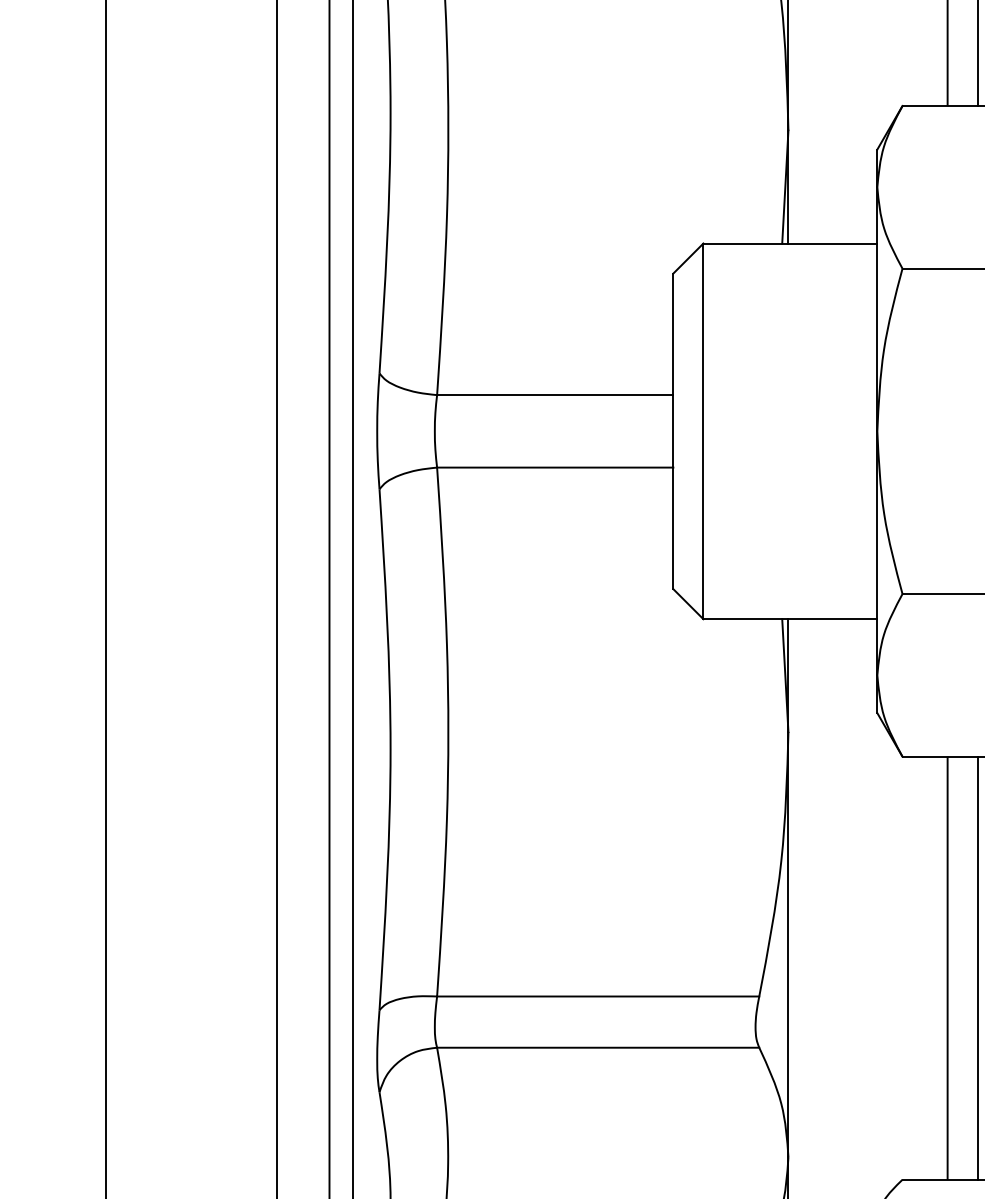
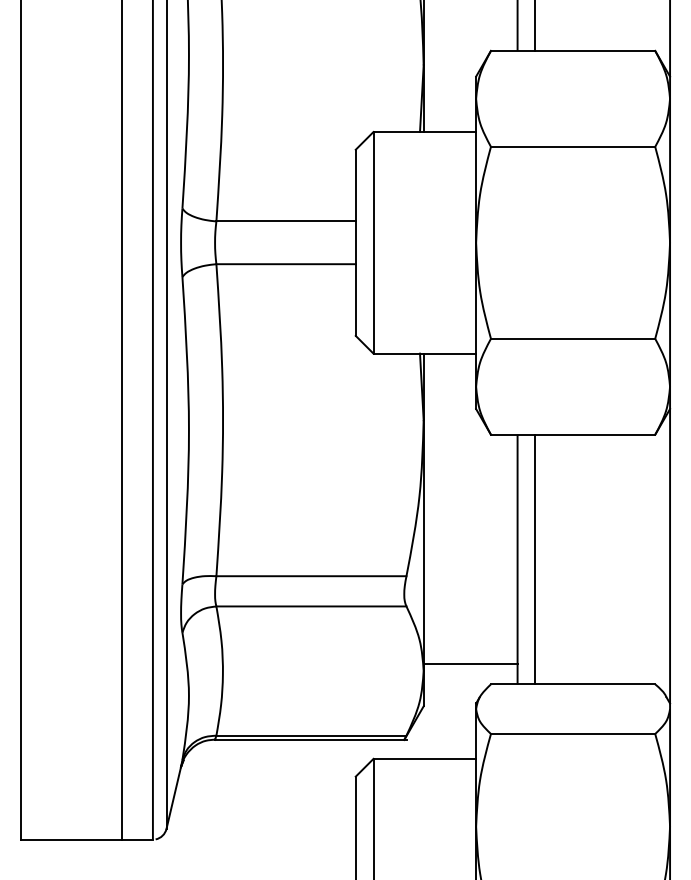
line: (867, 1144) -> (470, 663), added

